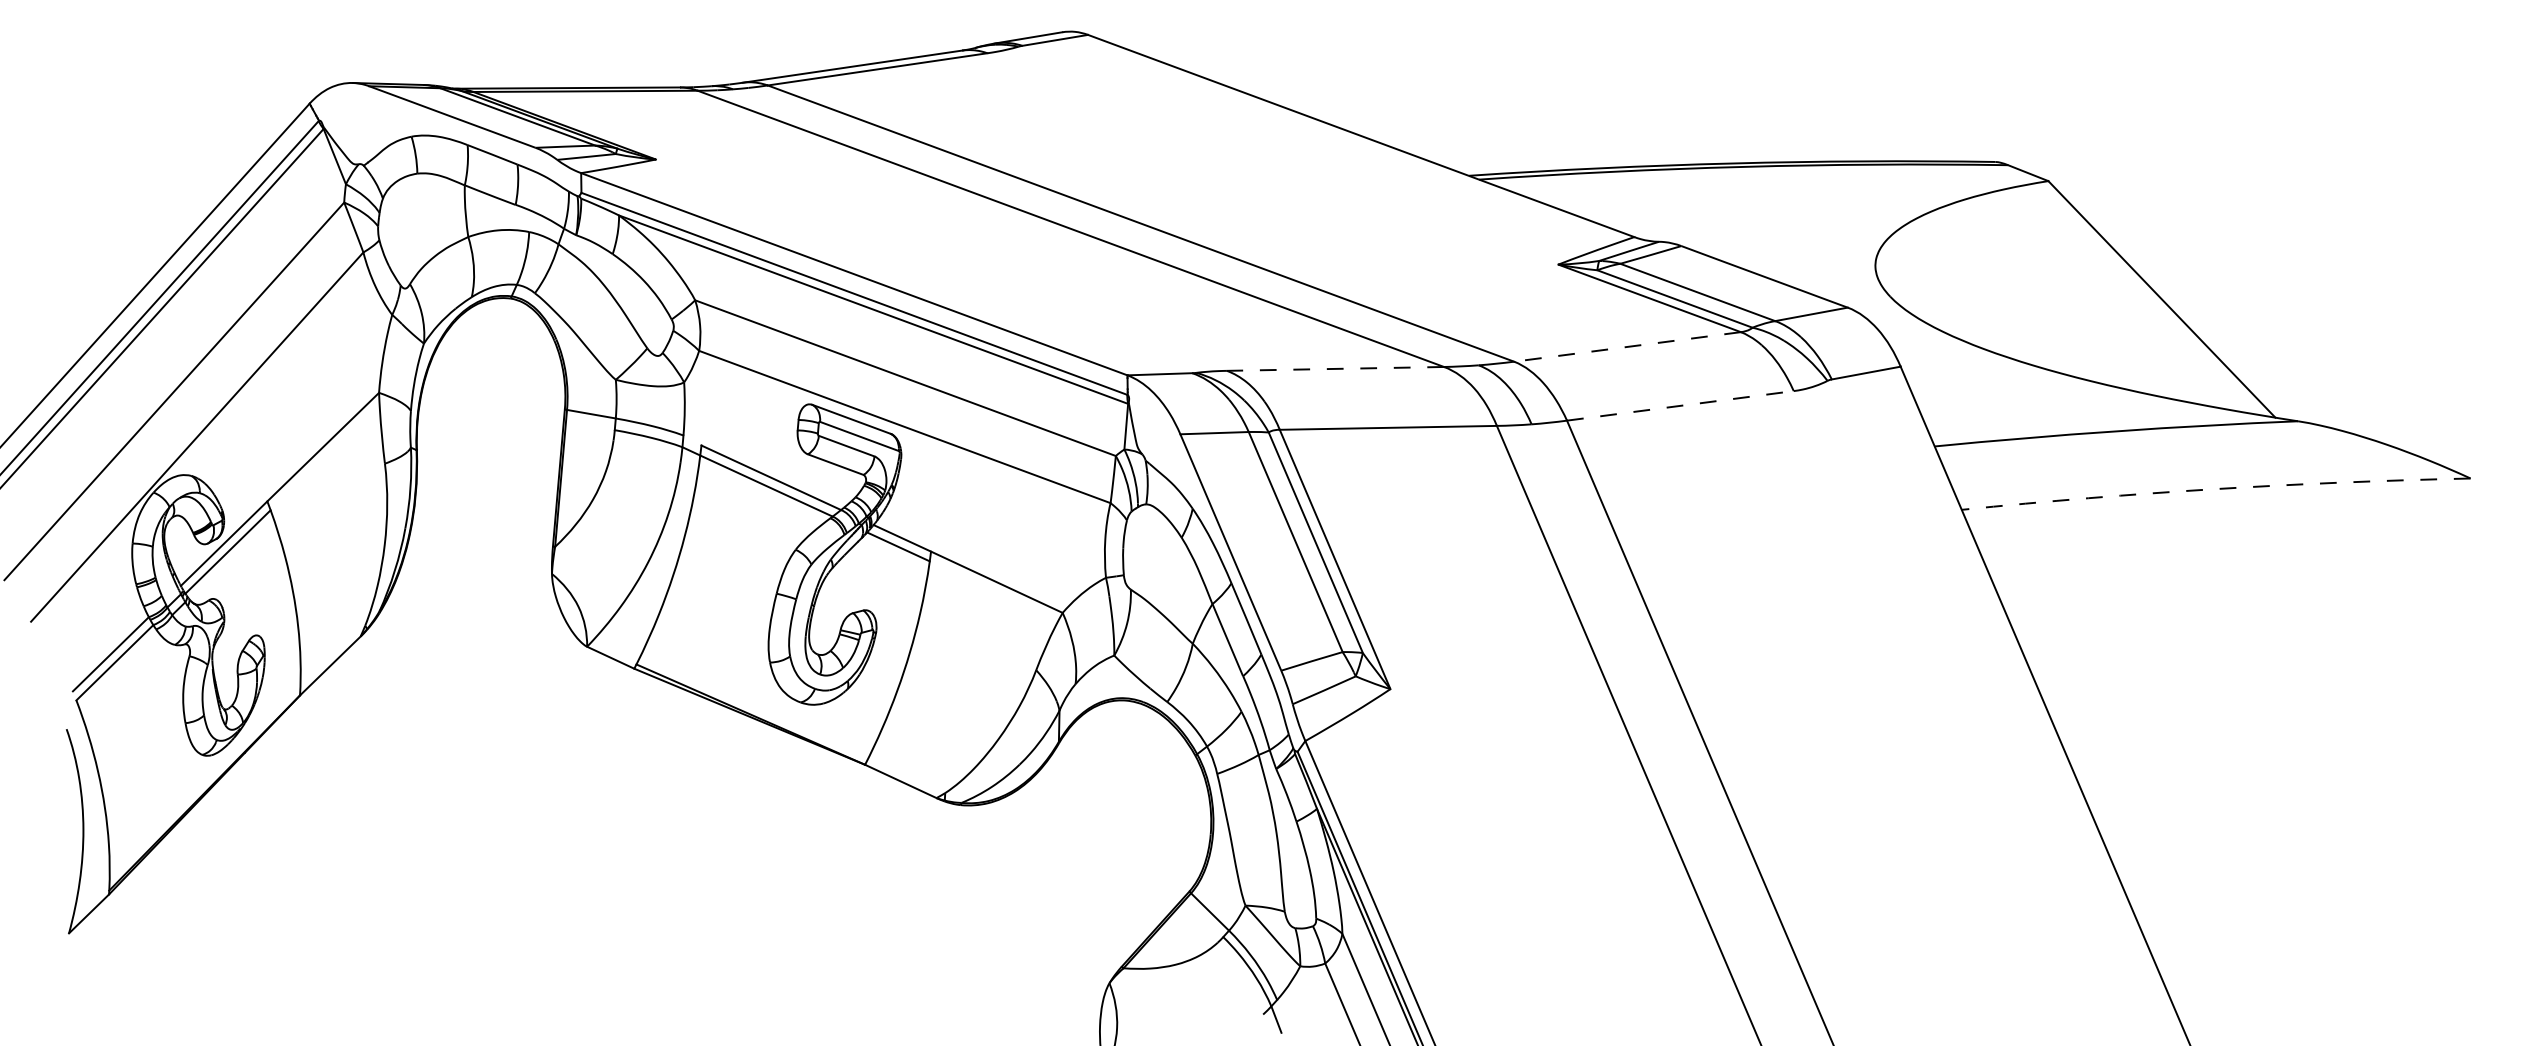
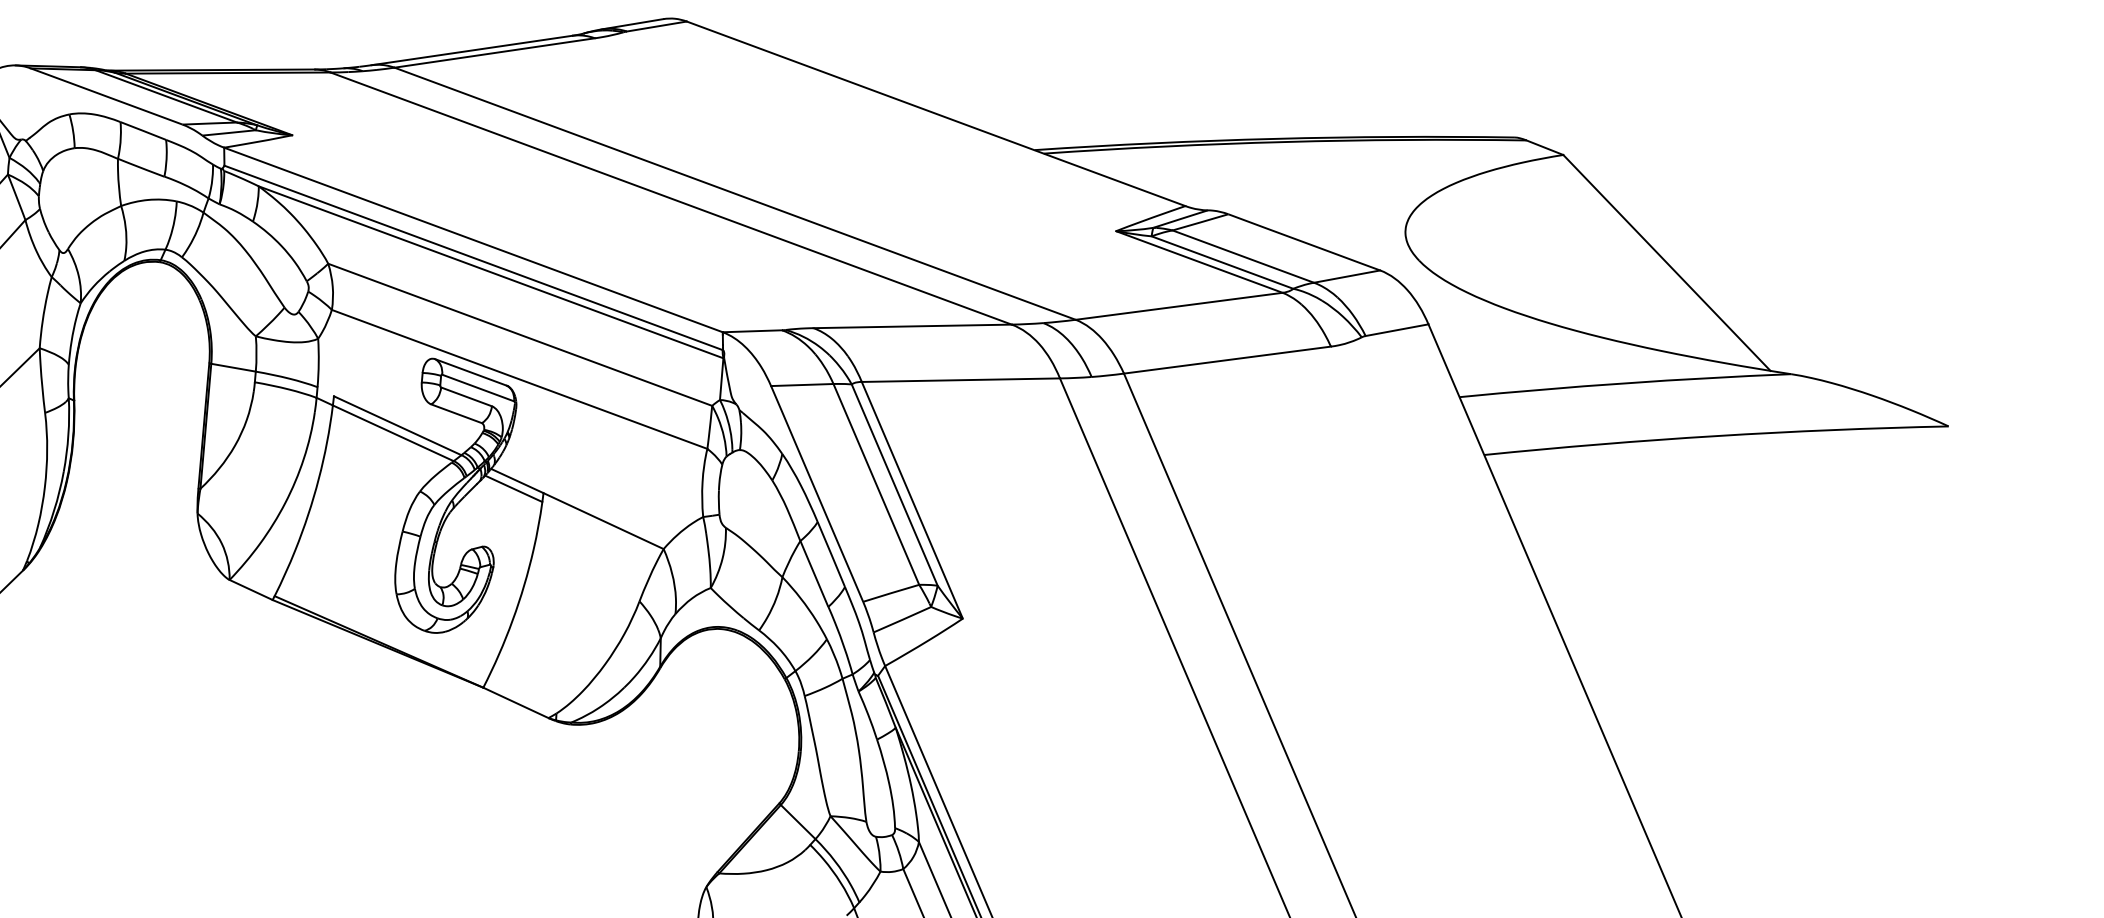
line: (1627, 346) -> (1179, 305), dashed -> solid
line: (1335, 368) -> (912, 326), dashed -> solid
line: (1680, 405) -> (1227, 359), dashed -> solid
arc: (2215, 489) -> (1715, 436), dashed -> solid

